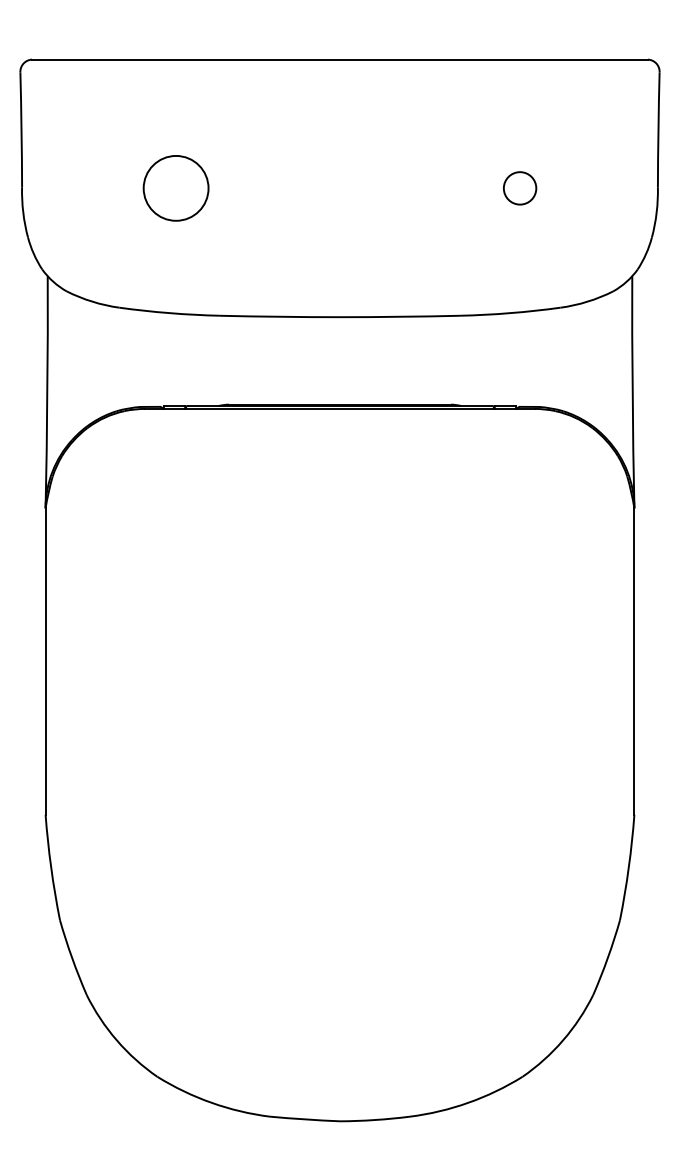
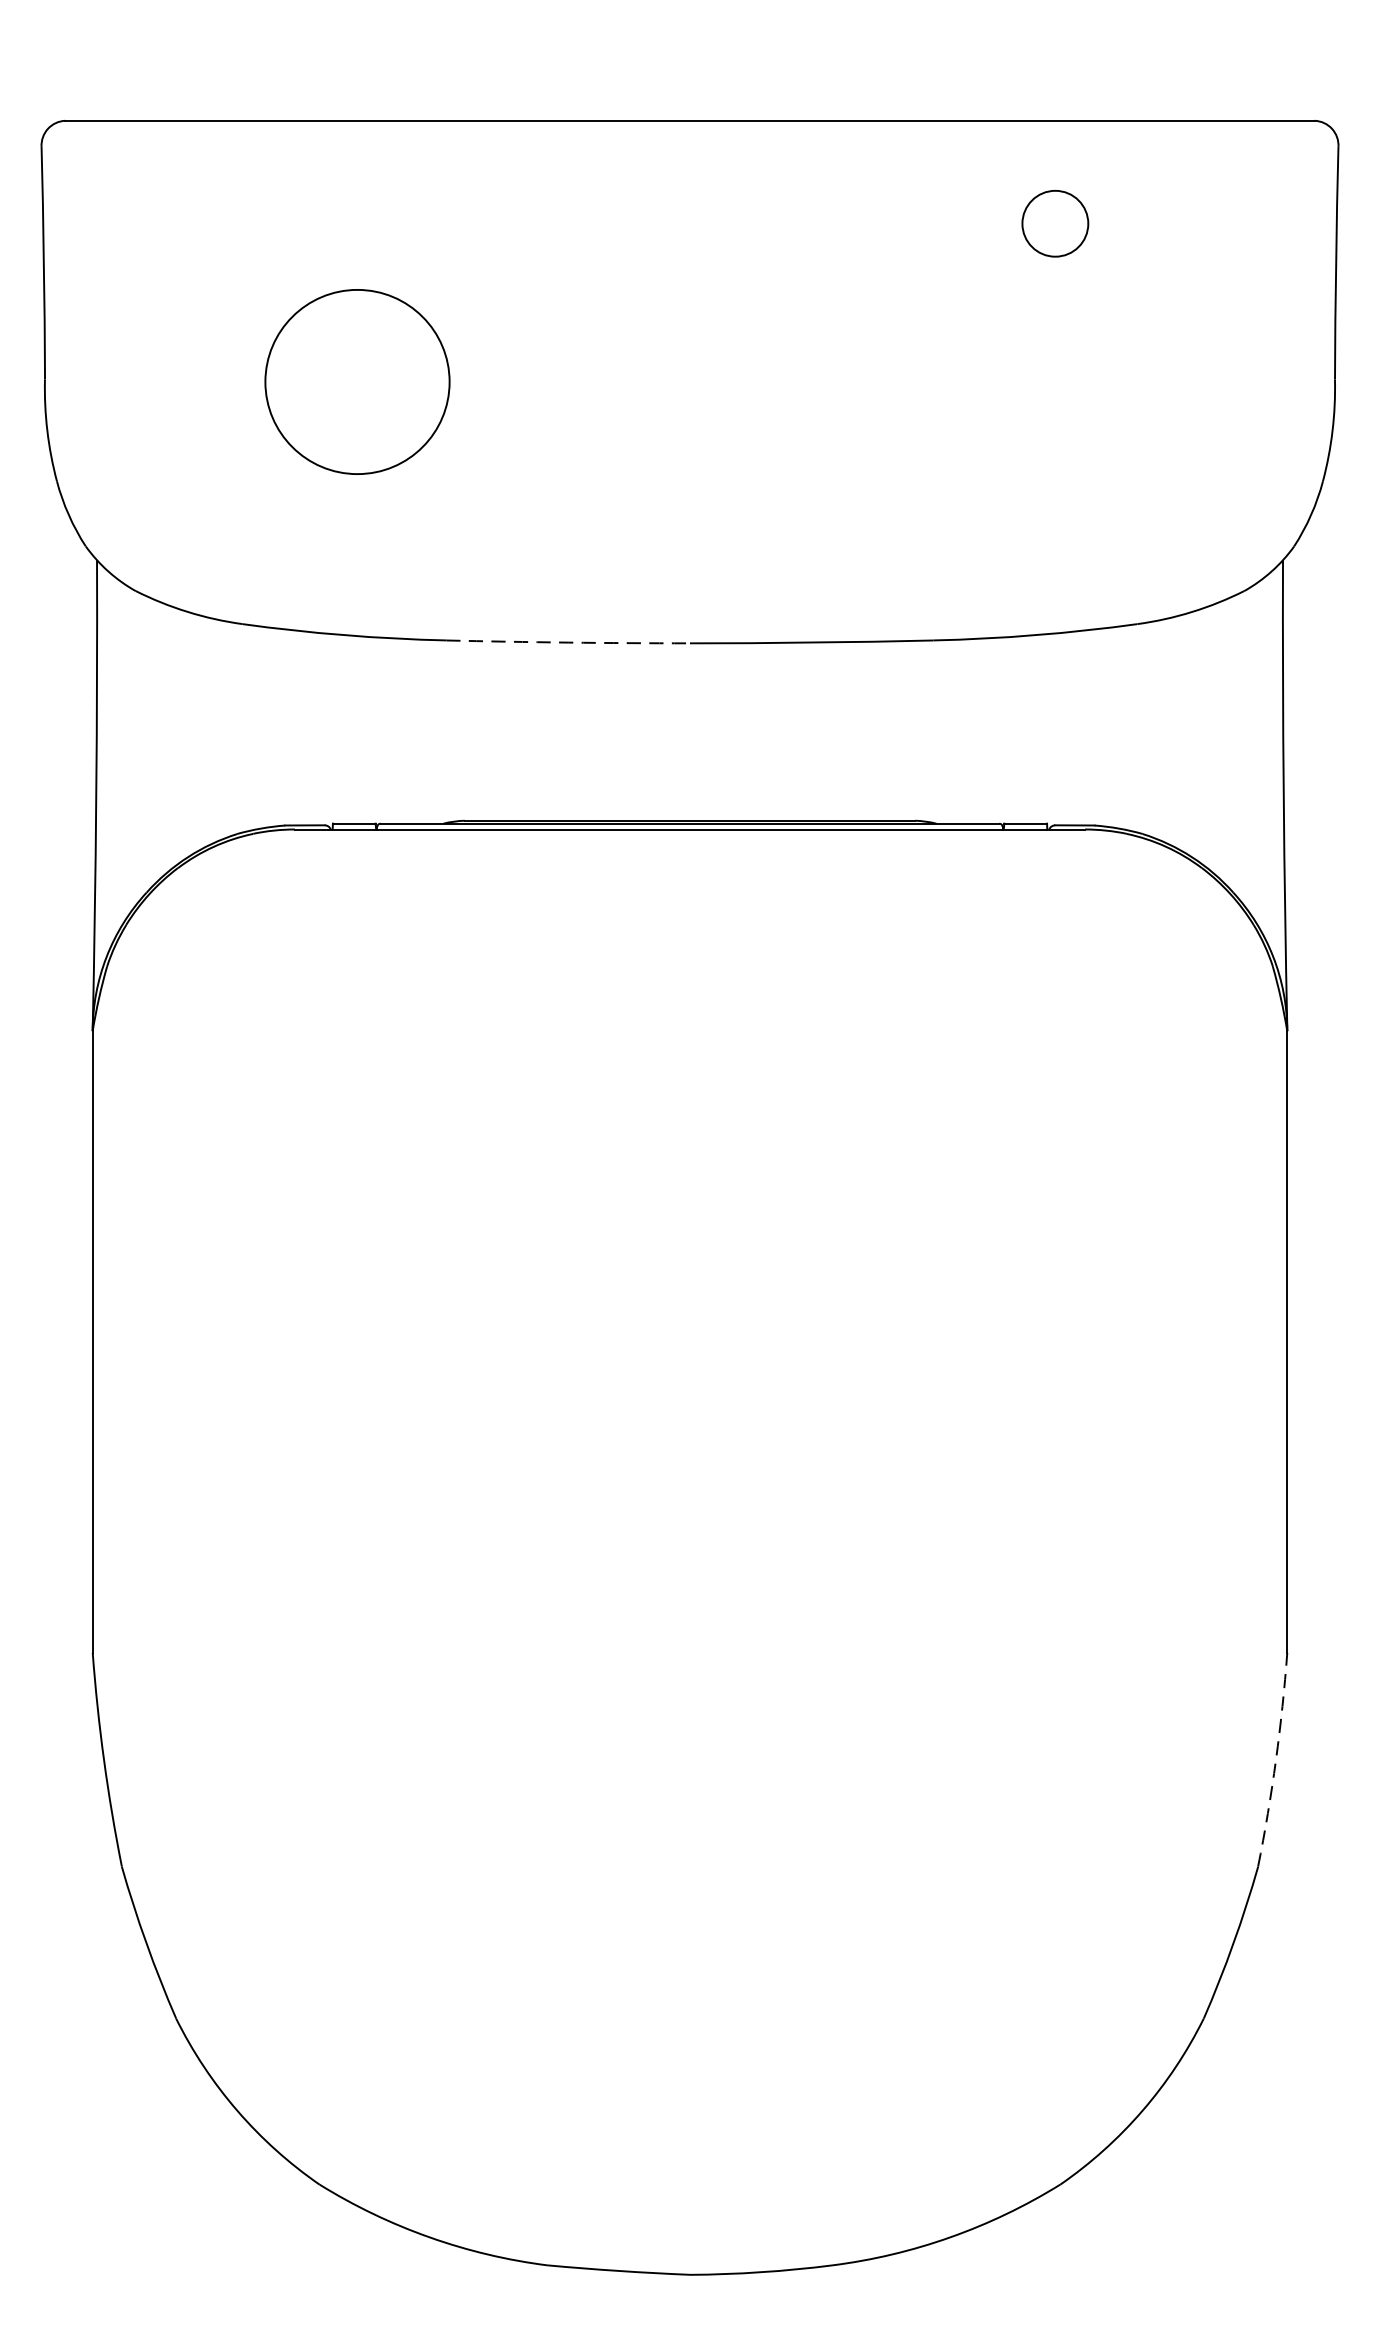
circle: (175, 187) -> (356, 380), size x1.4
circle: (520, 188) -> (1056, 223), moved
arc: (279, 316) -> (567, 641), solid -> dashed
arc: (628, 867) -> (1275, 1759), solid -> dashed

